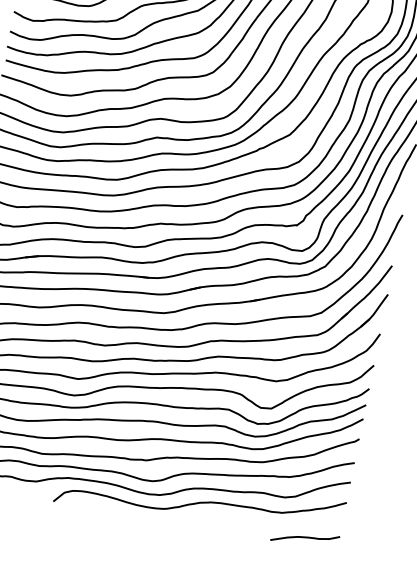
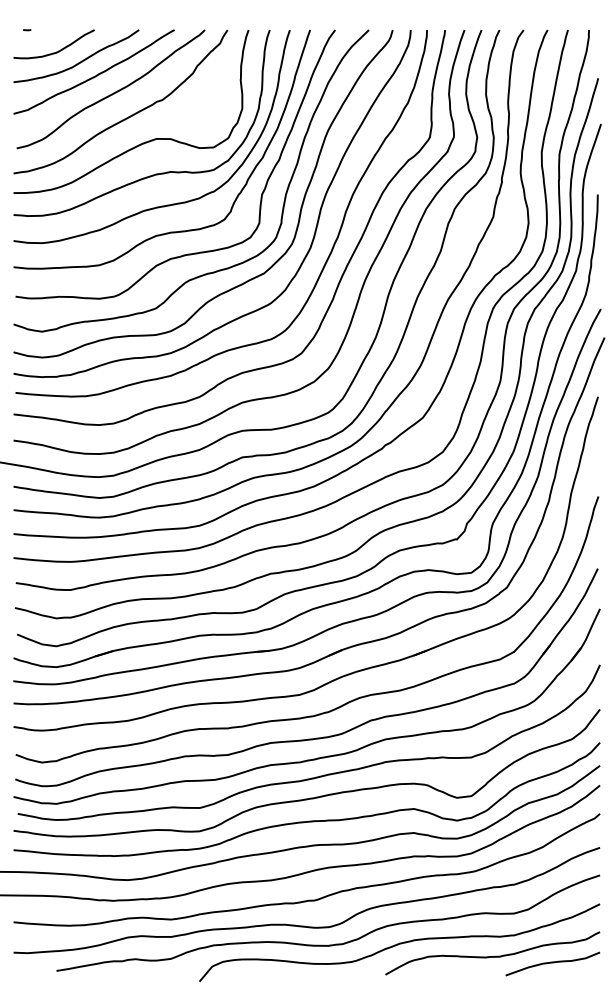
curve: (263, 524) -> (492, 956), added

